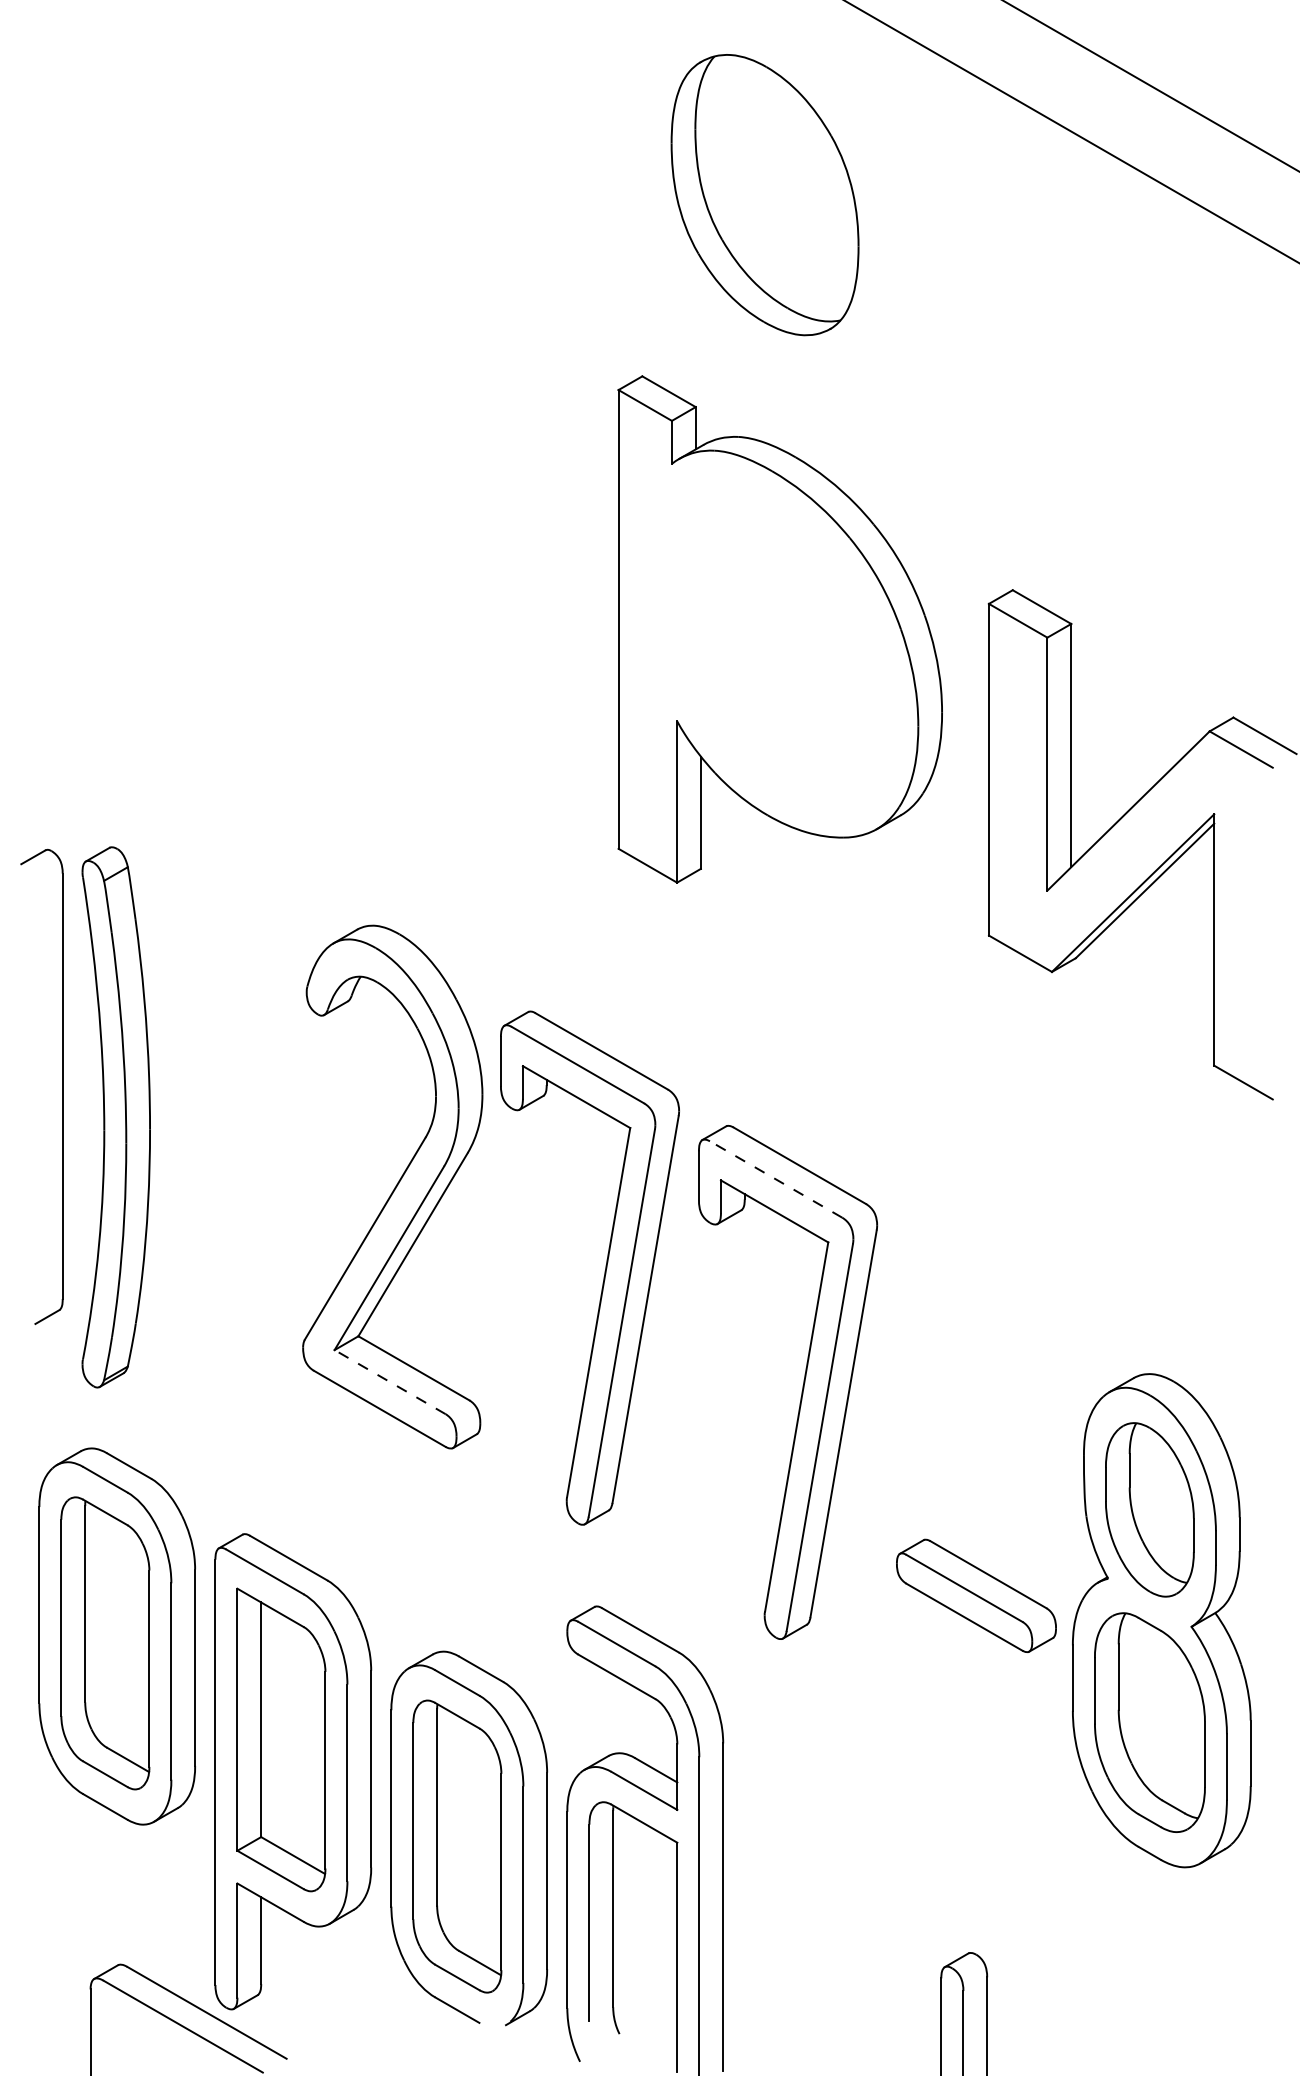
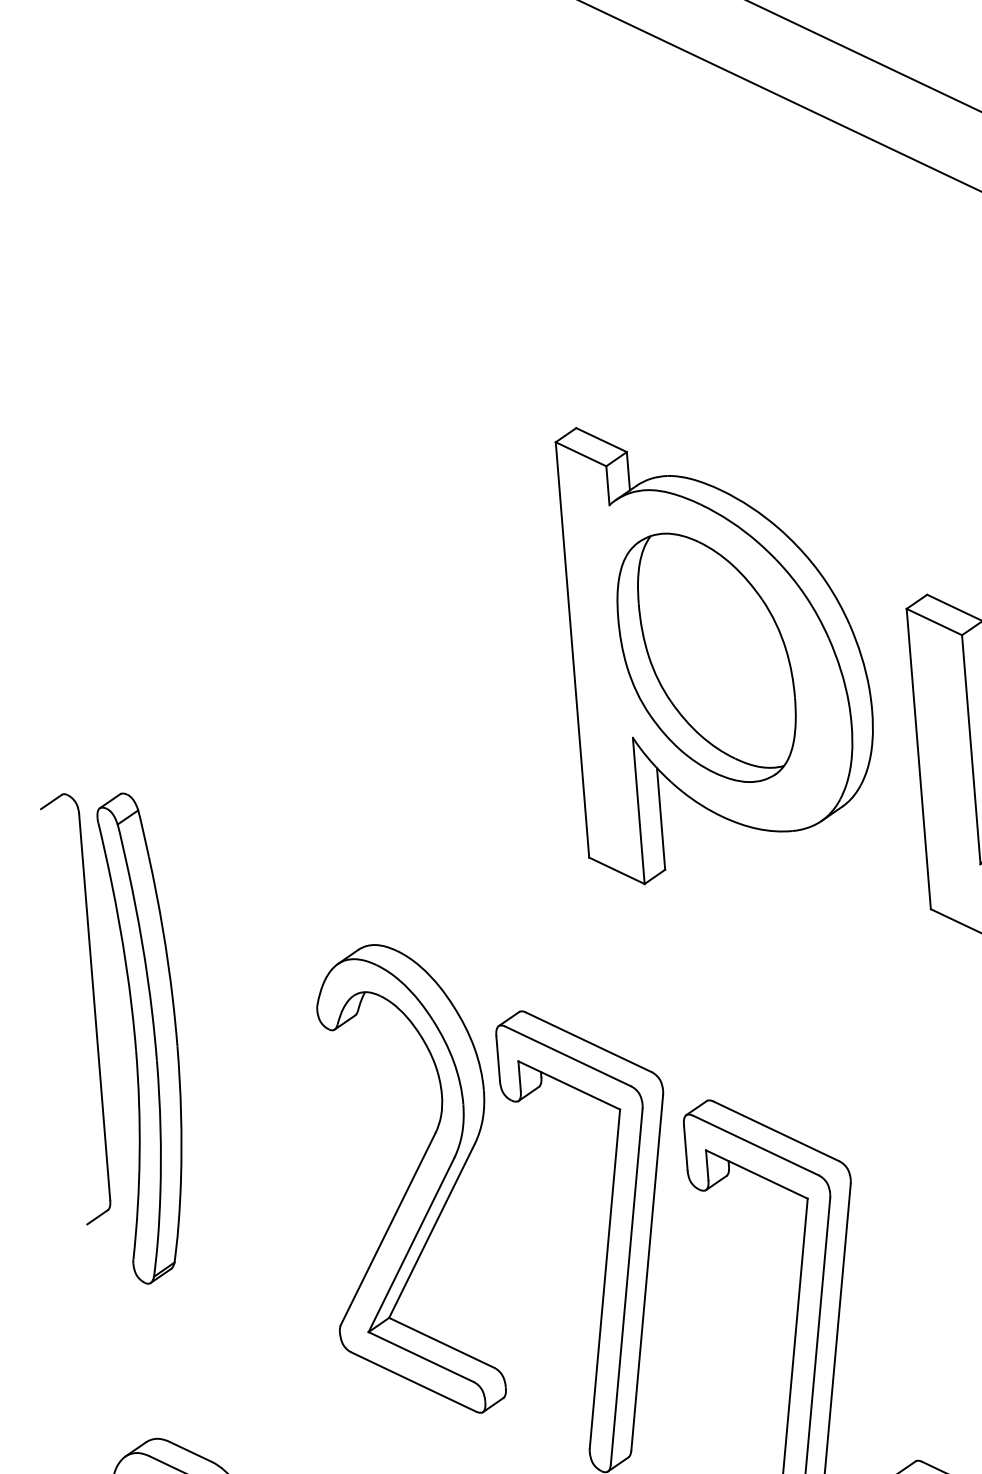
part: (764, 195) -> (706, 658), moved
part: (62, 1086) -> (94, 1007), moved
part: (115, 1117) -> (145, 1037), moved
line: (775, 1179) -> (755, 1145), dashed -> solid
line: (389, 1381) -> (420, 1356), dashed -> solid

